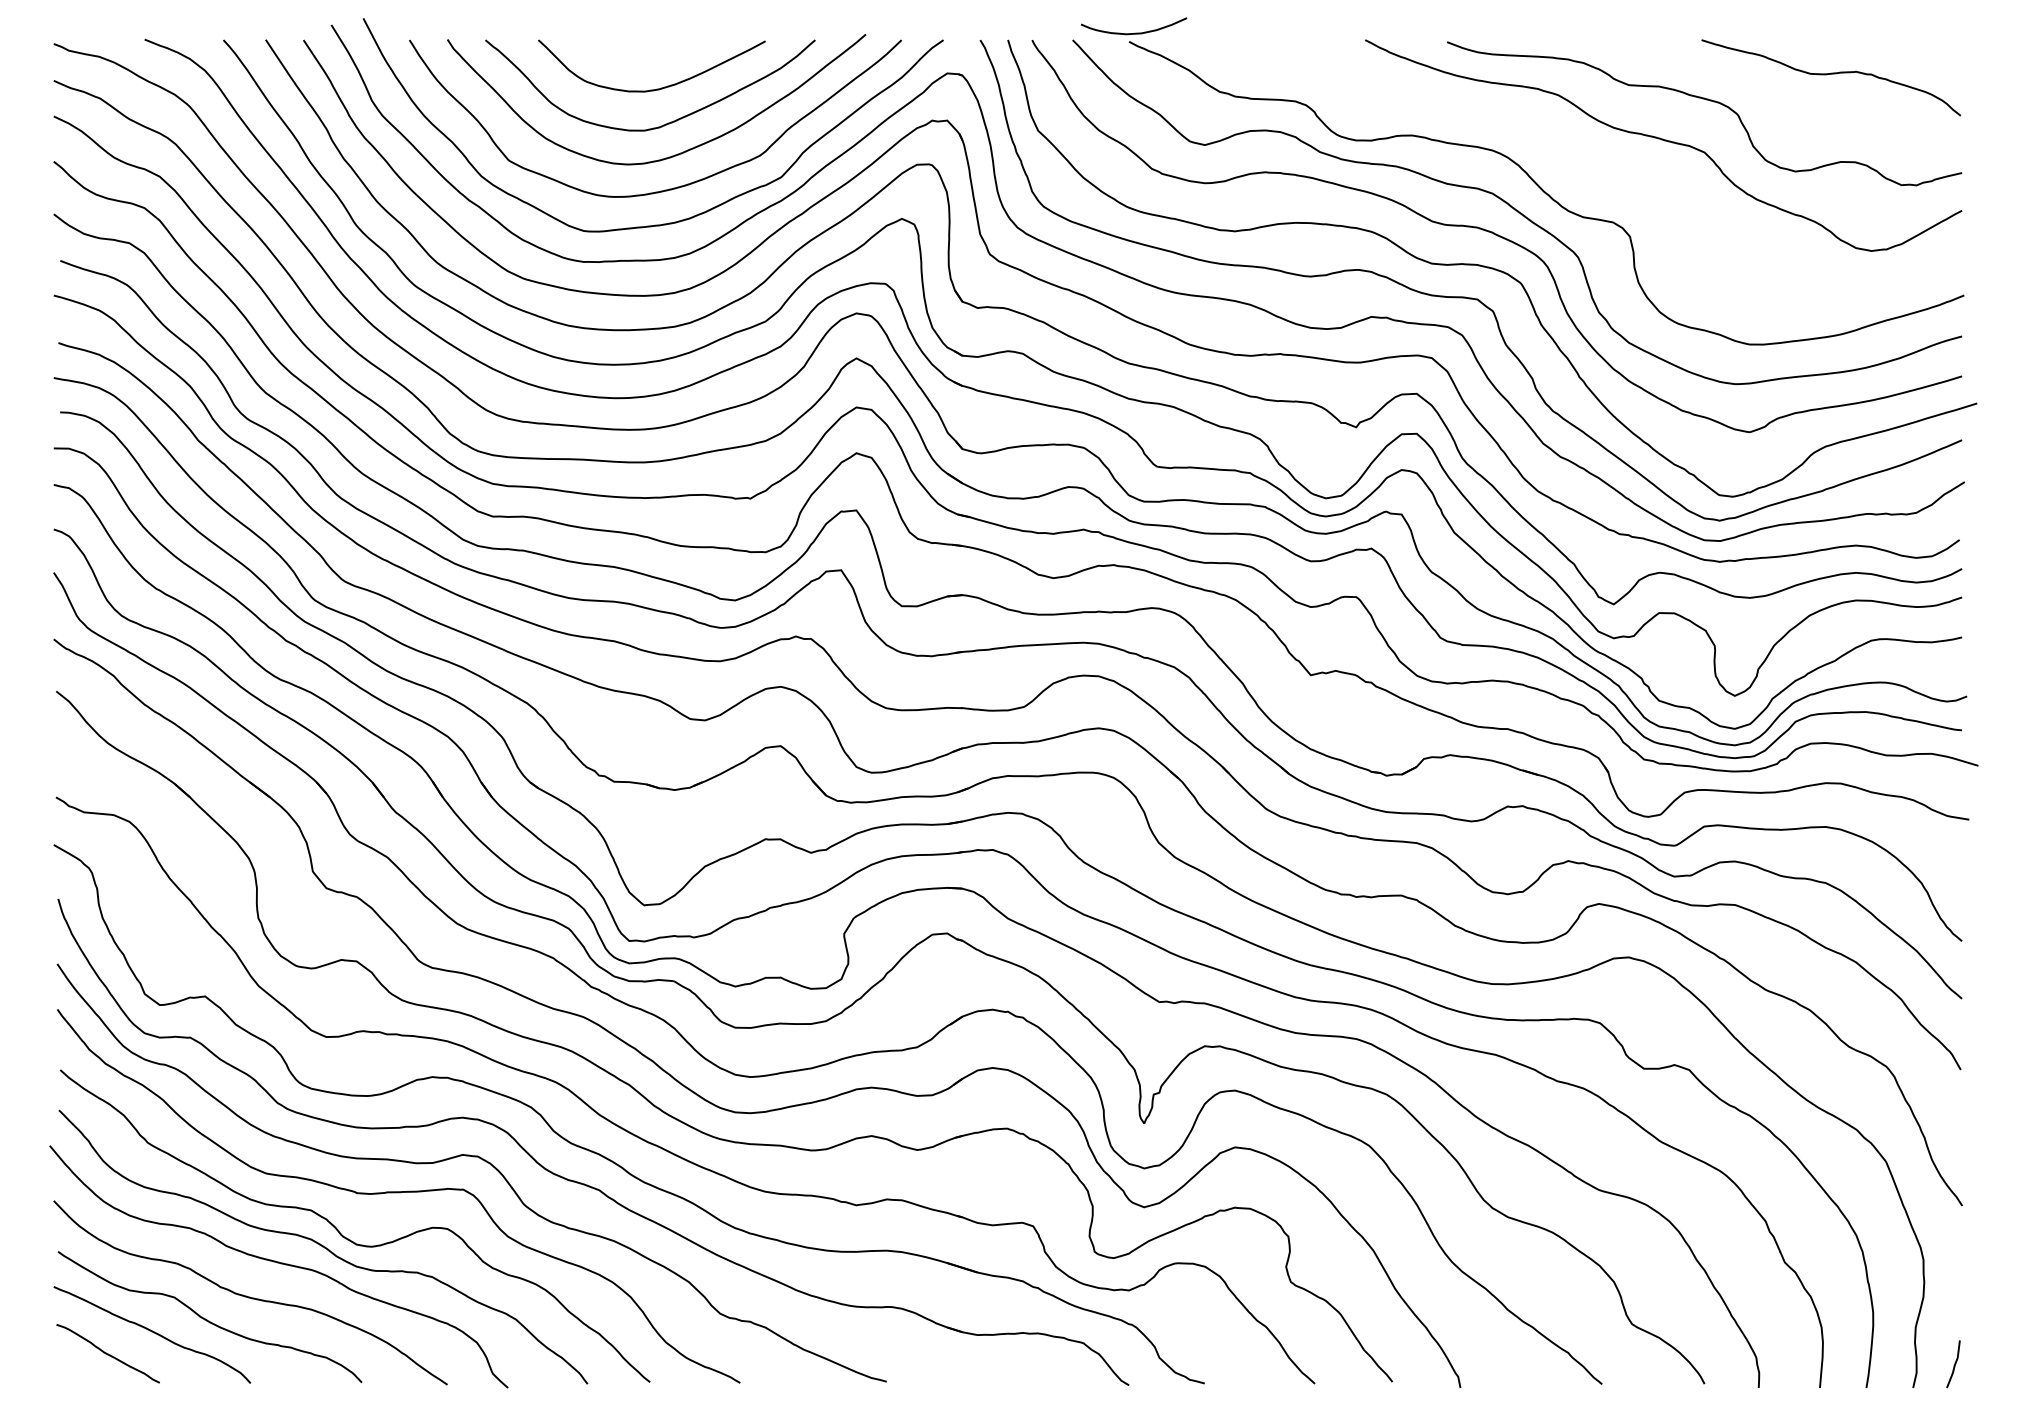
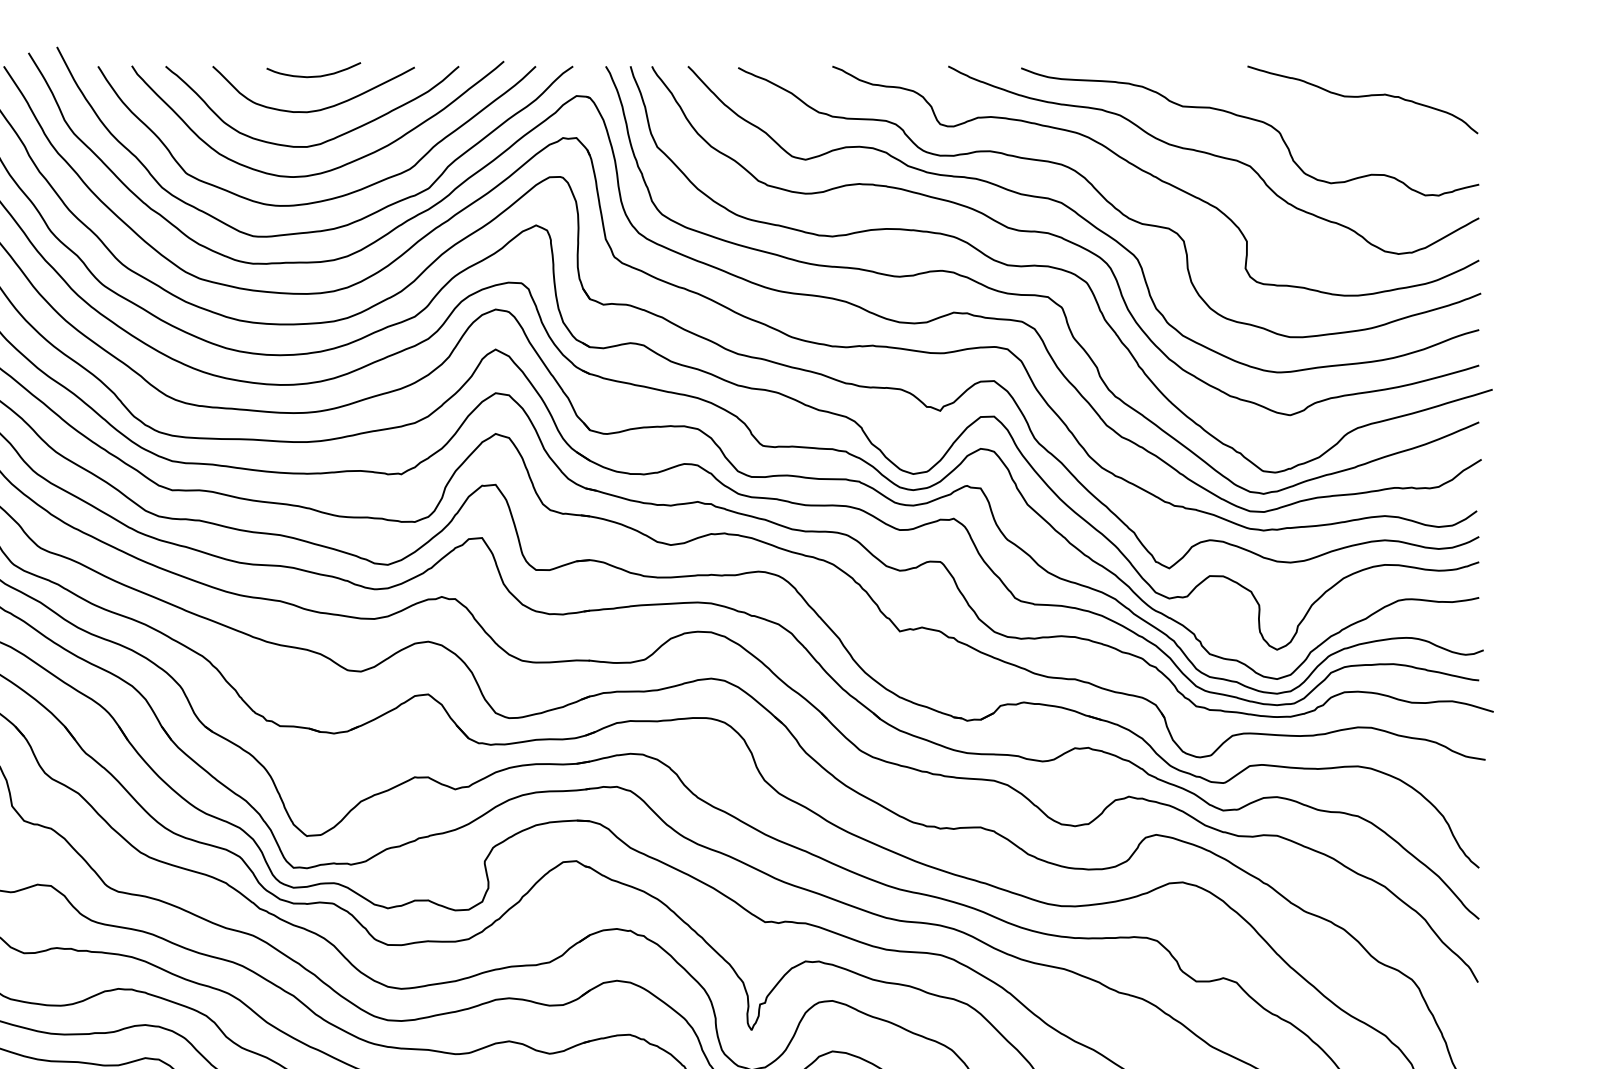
curve: (1134, 32) -> (314, 75), moved
curve: (1599, 166) -> (1156, 178), added

